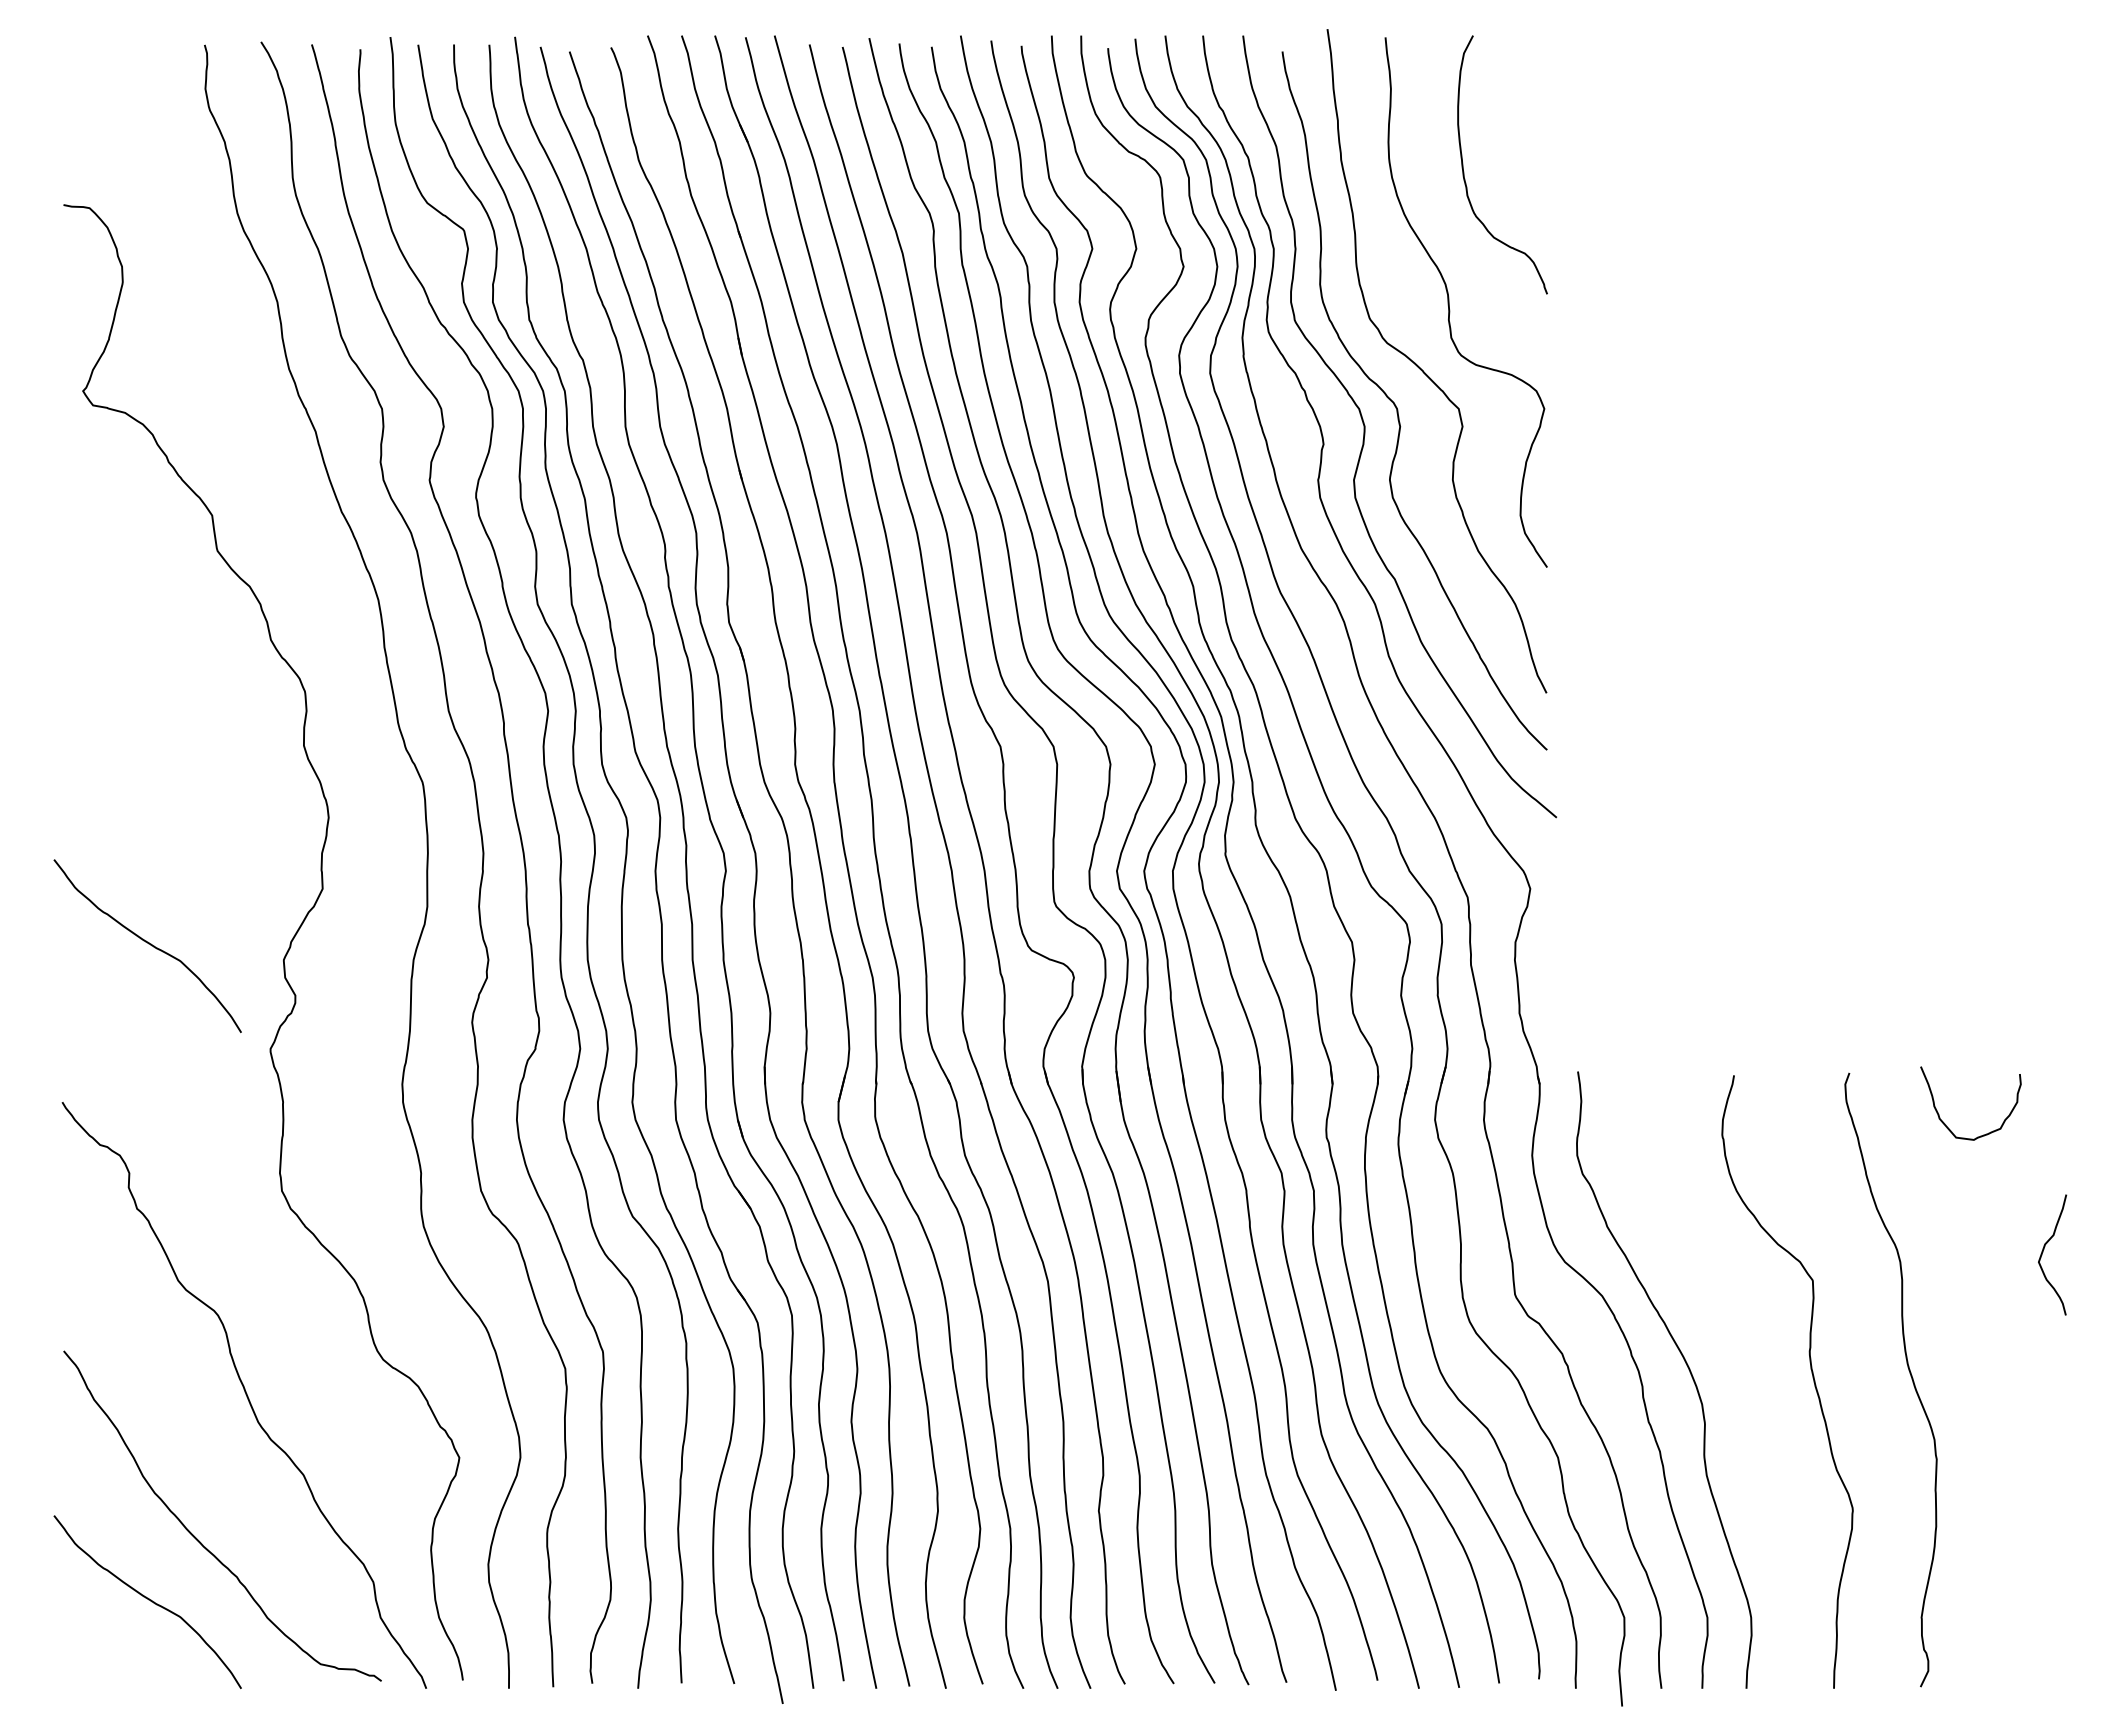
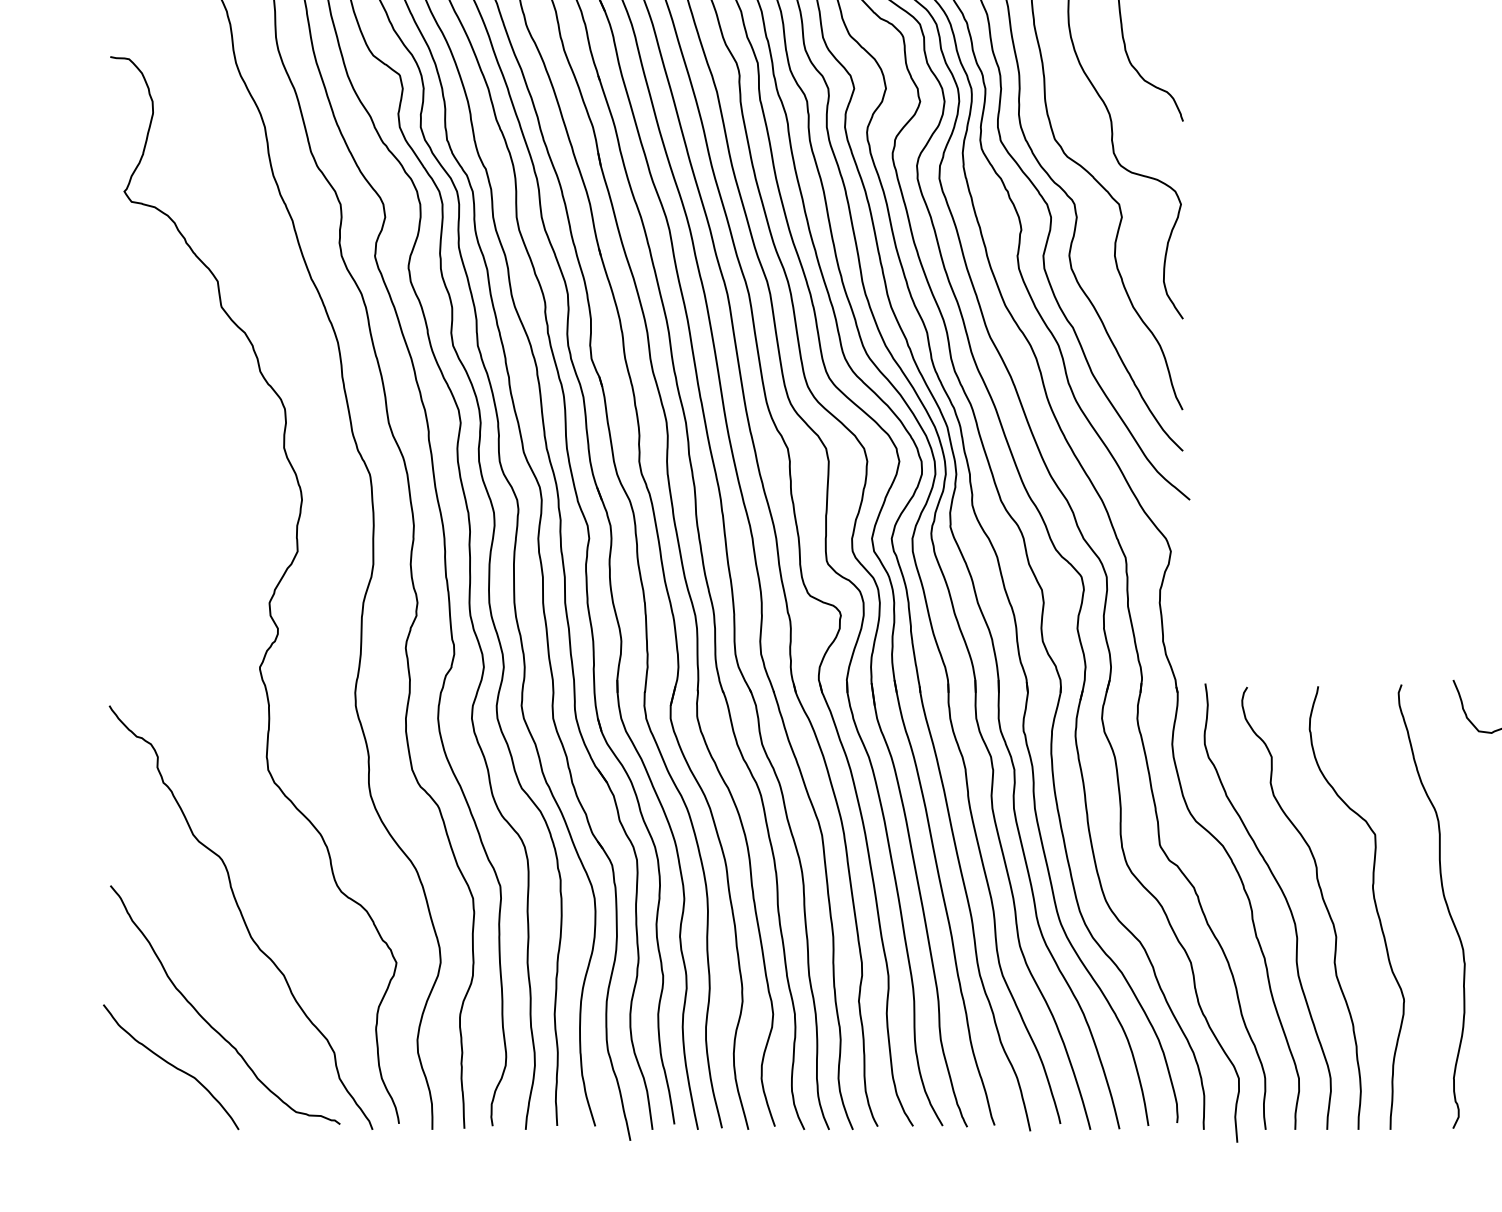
curve: (148, 944) -> (171, 591), removed
curve: (1739, 1369) -> (1322, 899), added

